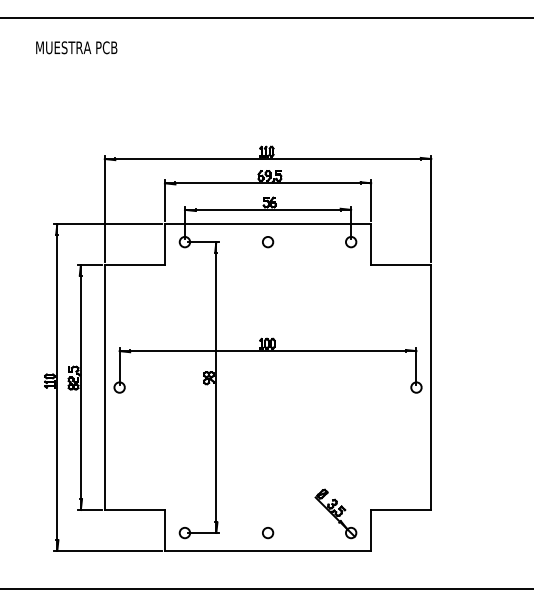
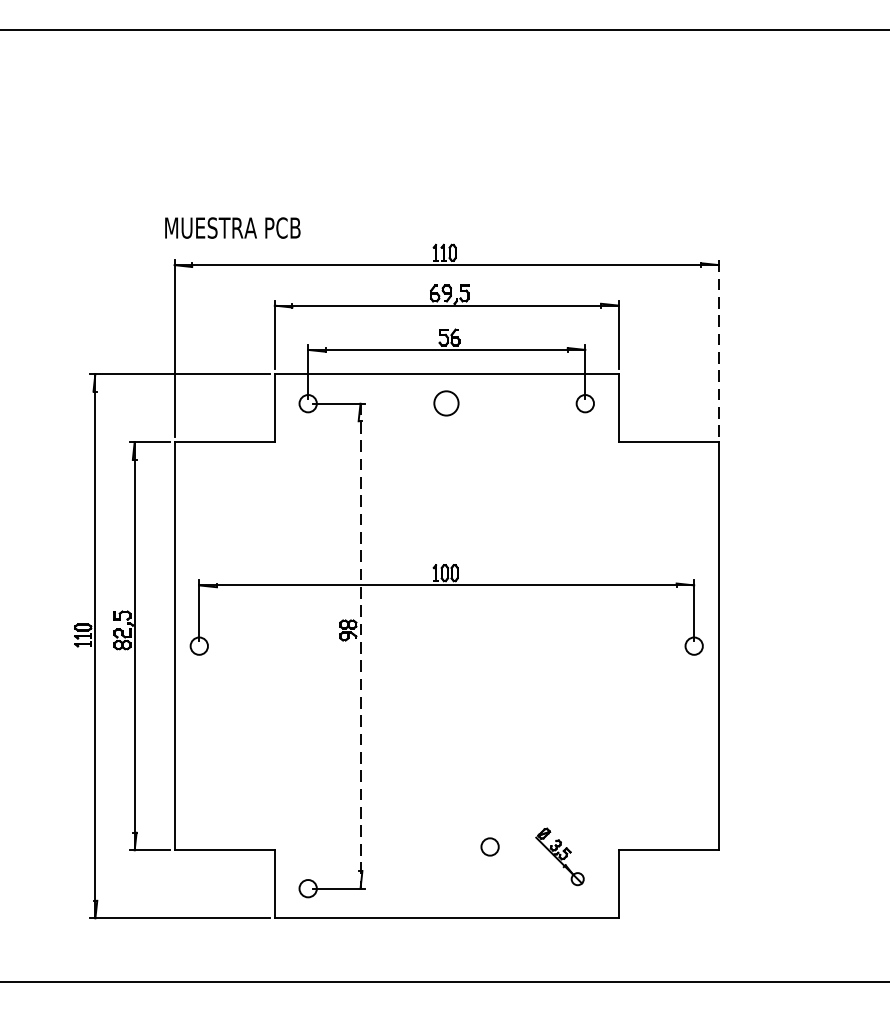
text: (76, 47) -> (232, 227), moved
line: (431, 208) -> (719, 347), solid -> dashed
circle: (268, 242) -> (447, 404), size x1.4
line: (216, 388) -> (360, 647), solid -> dashed
part: (335, 513) -> (559, 856), size x0.7
circle: (268, 533) -> (490, 847), moved

